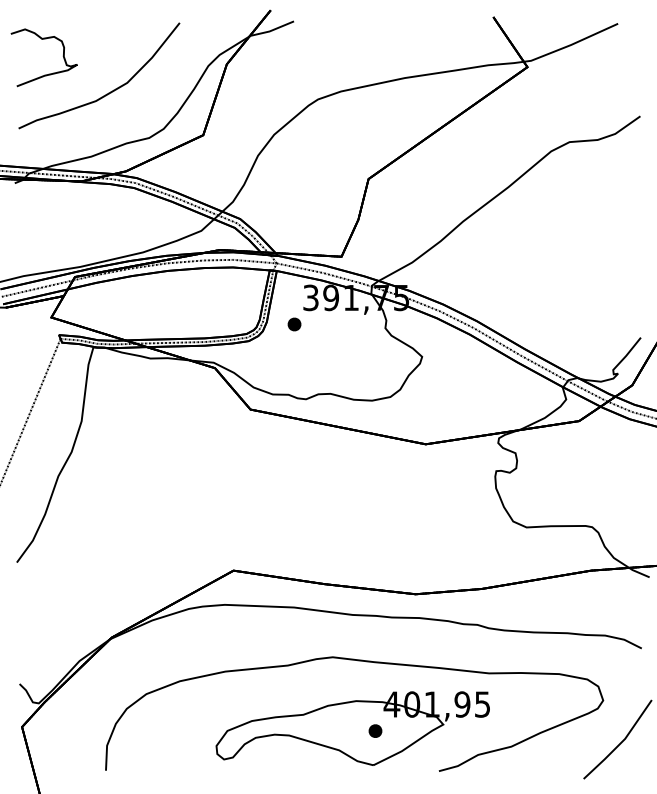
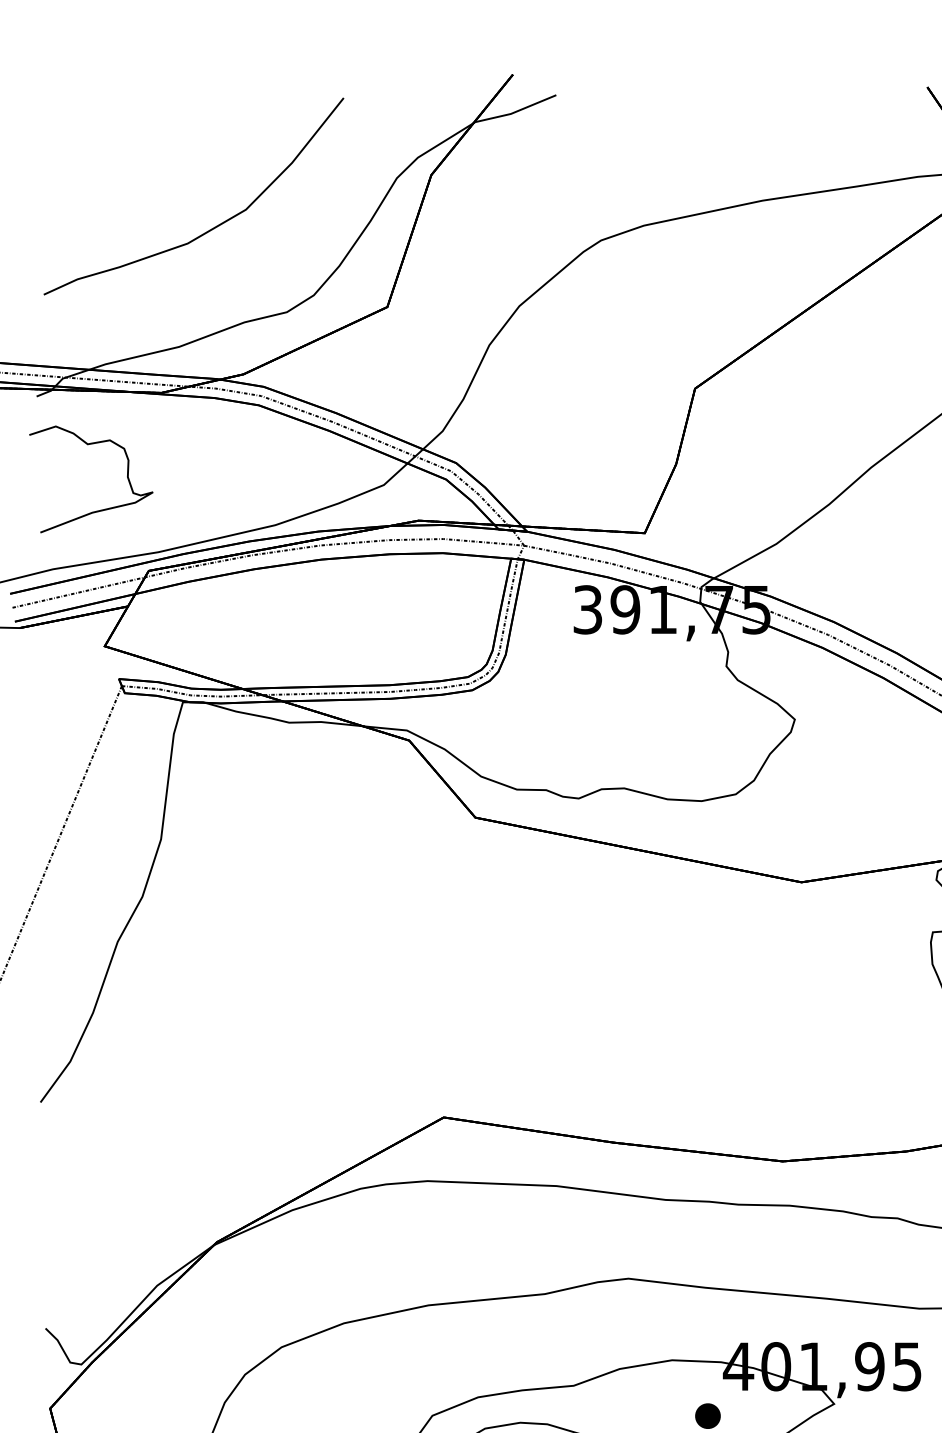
part: (48, 73) -> (99, 508), moved
part: (294, 324) -> (557, 659), removed

